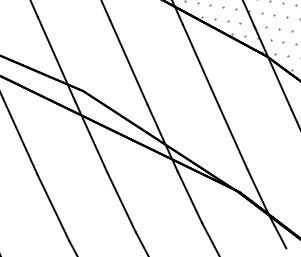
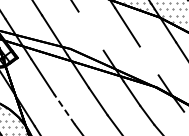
line: (127, 60) -> (90, 30), removed
line: (232, 137) -> (148, 60), removed
line: (53, 207) -> (64, 109), solid -> dashed

